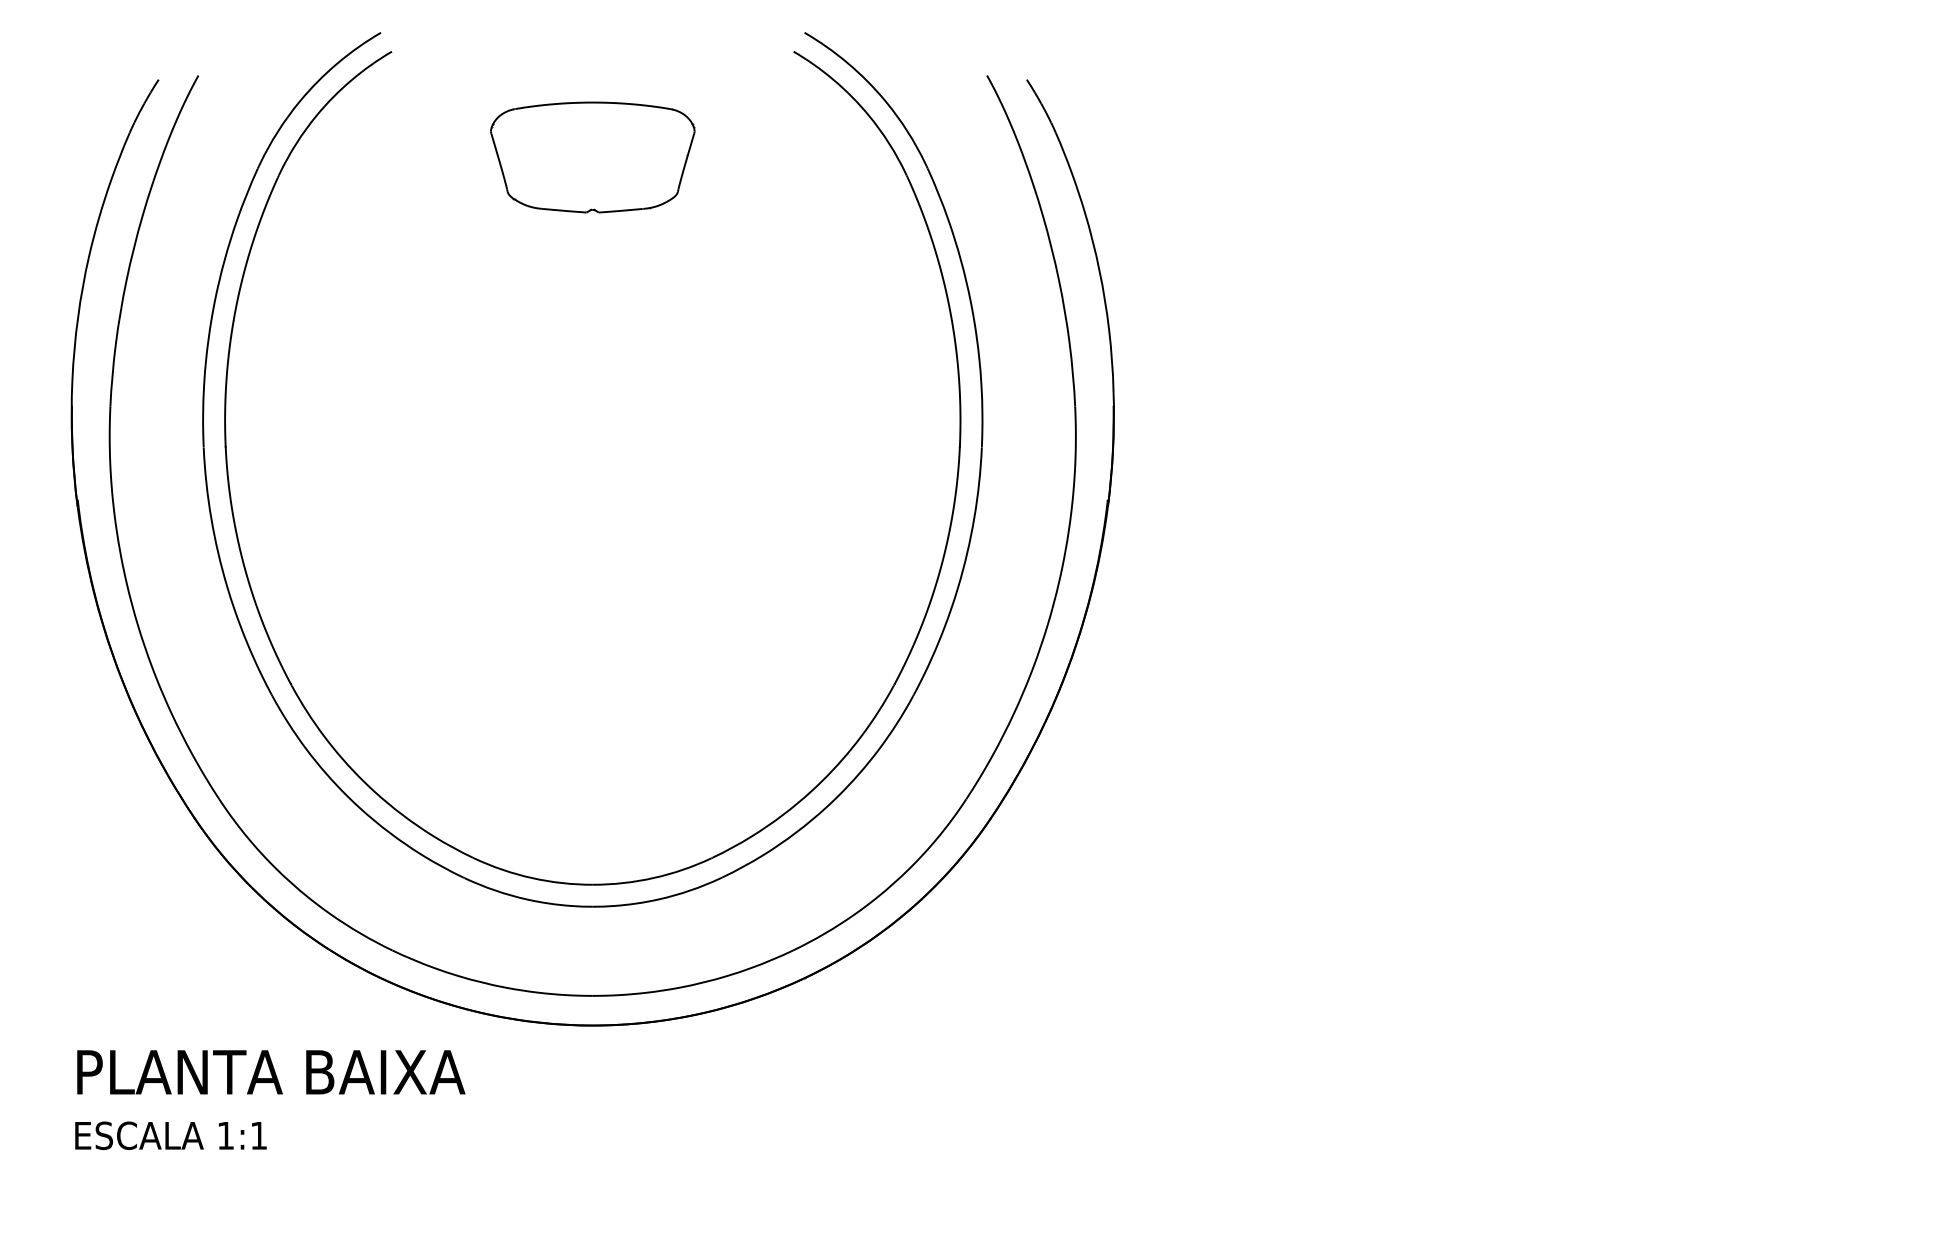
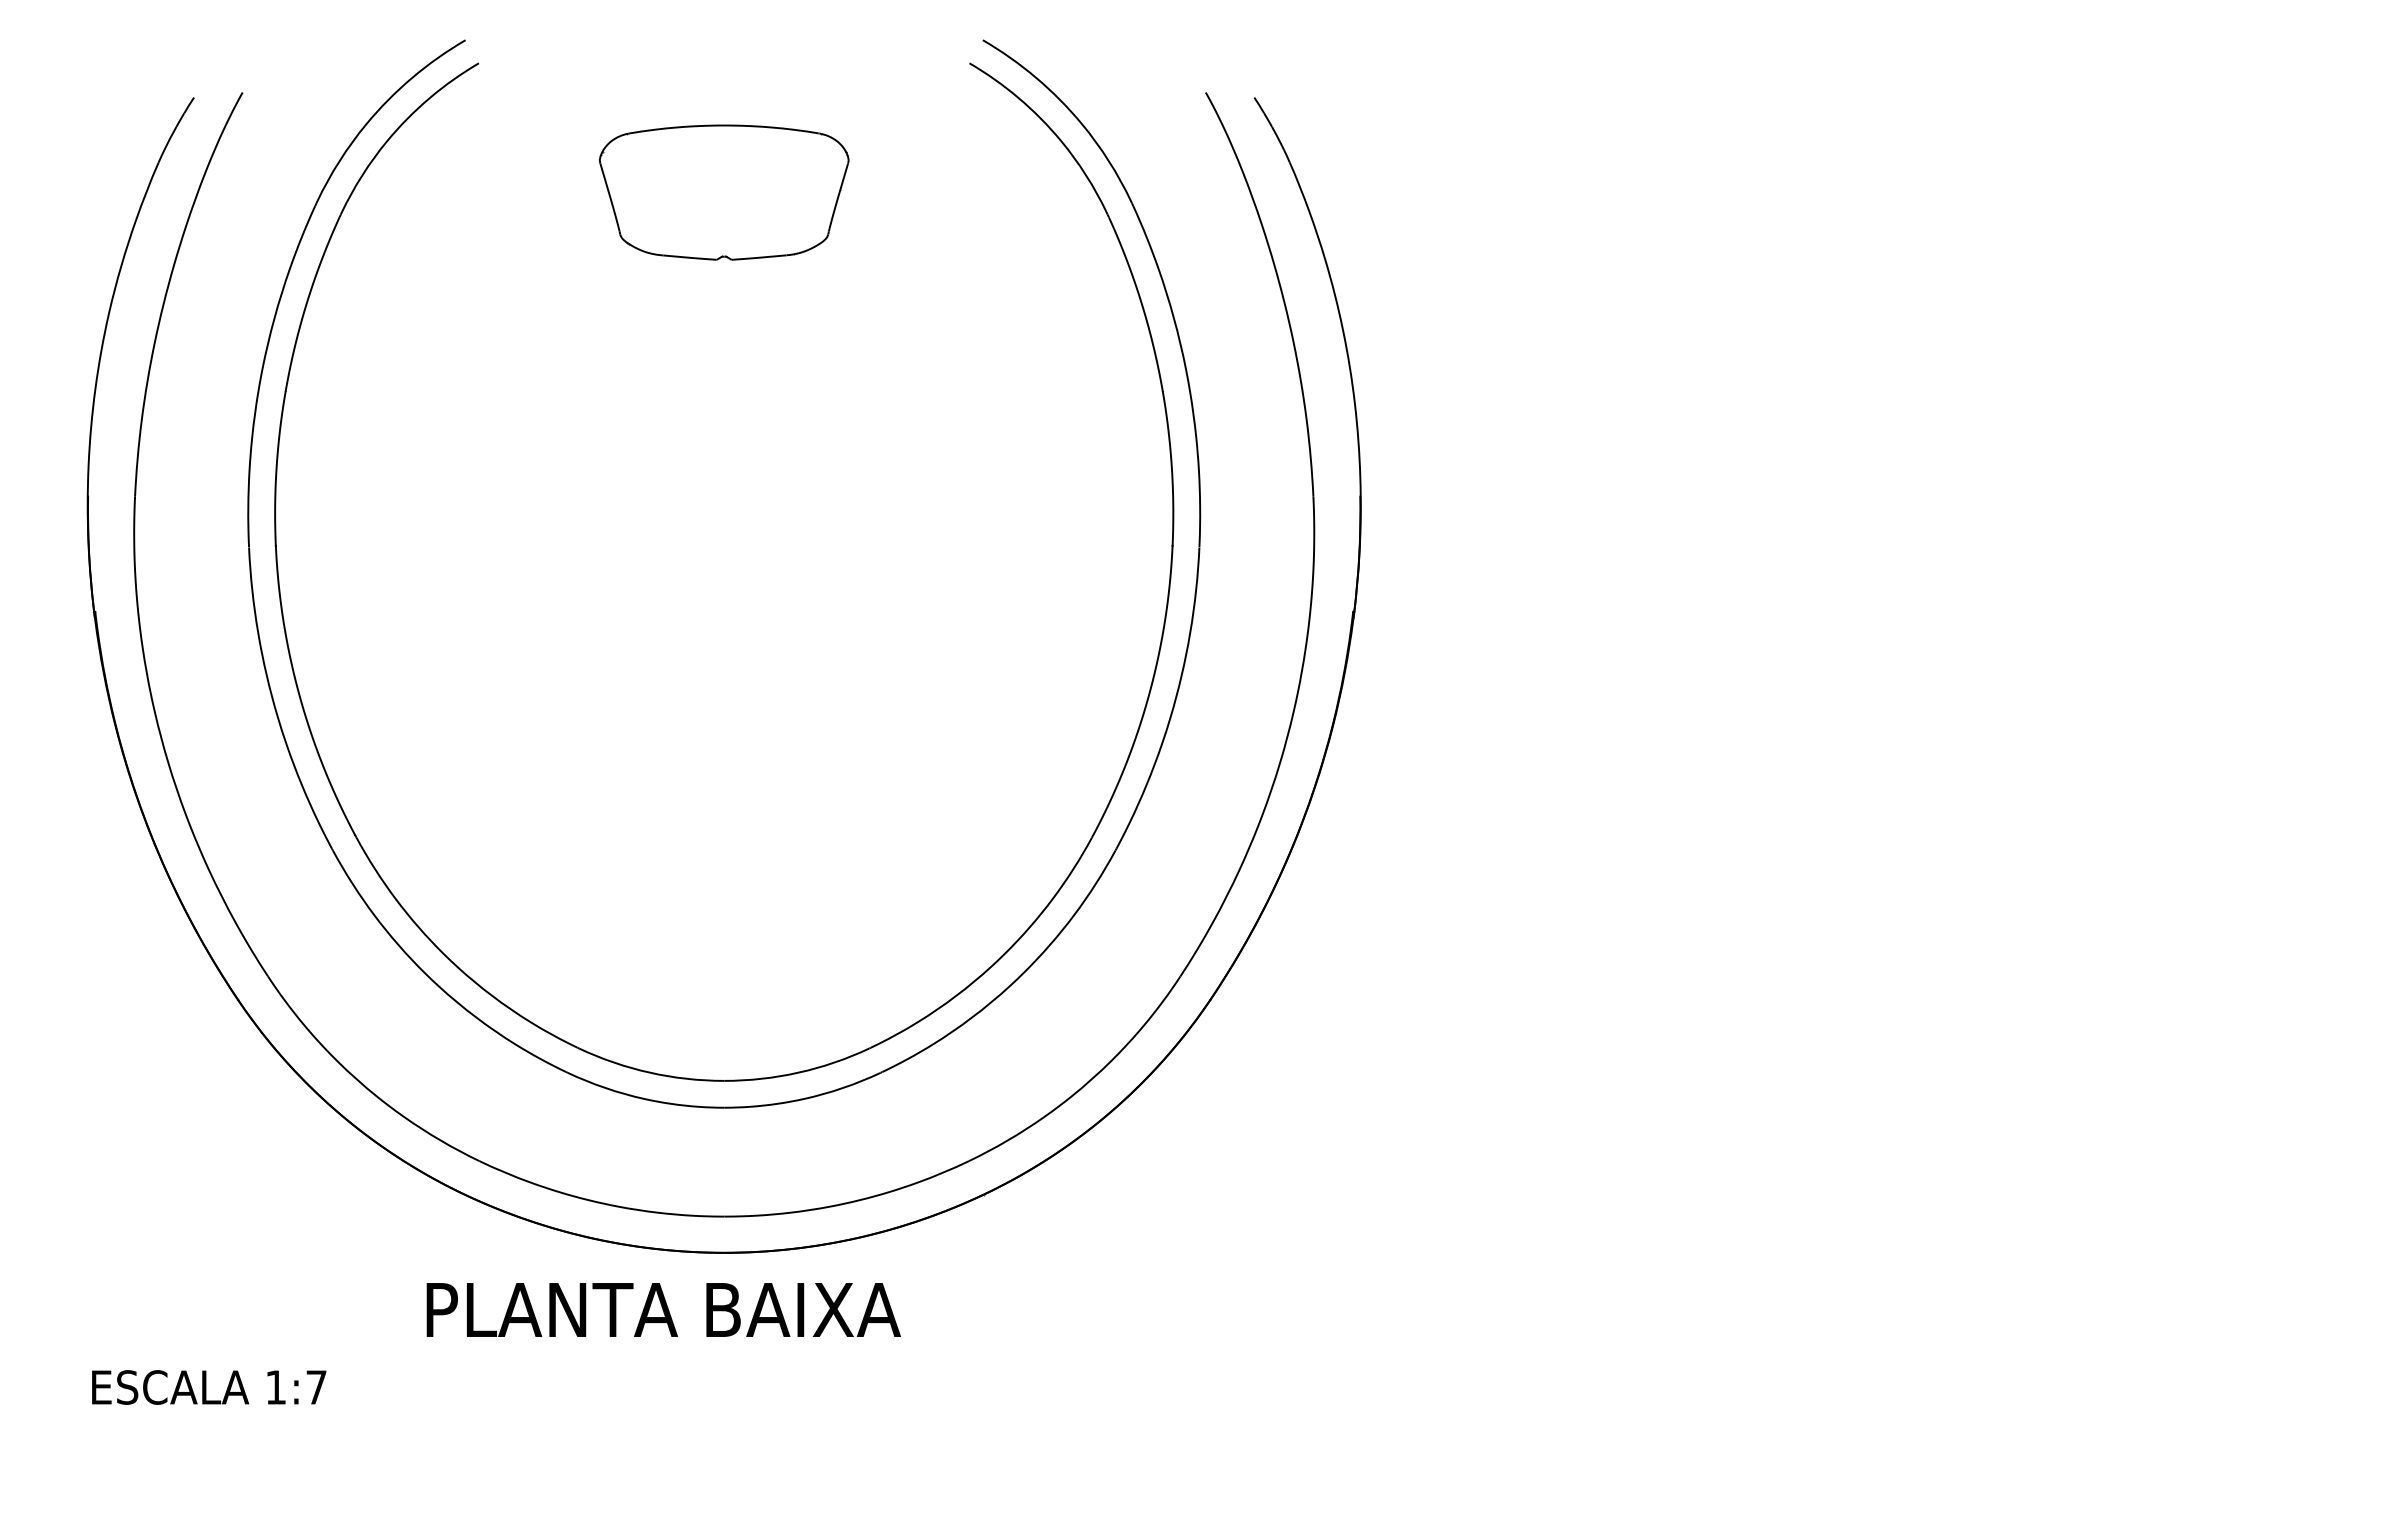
text: (271, 1072) -> (664, 1310), moved
text: (258, 1135) -> (315, 1387), 1:1 -> 1:7

